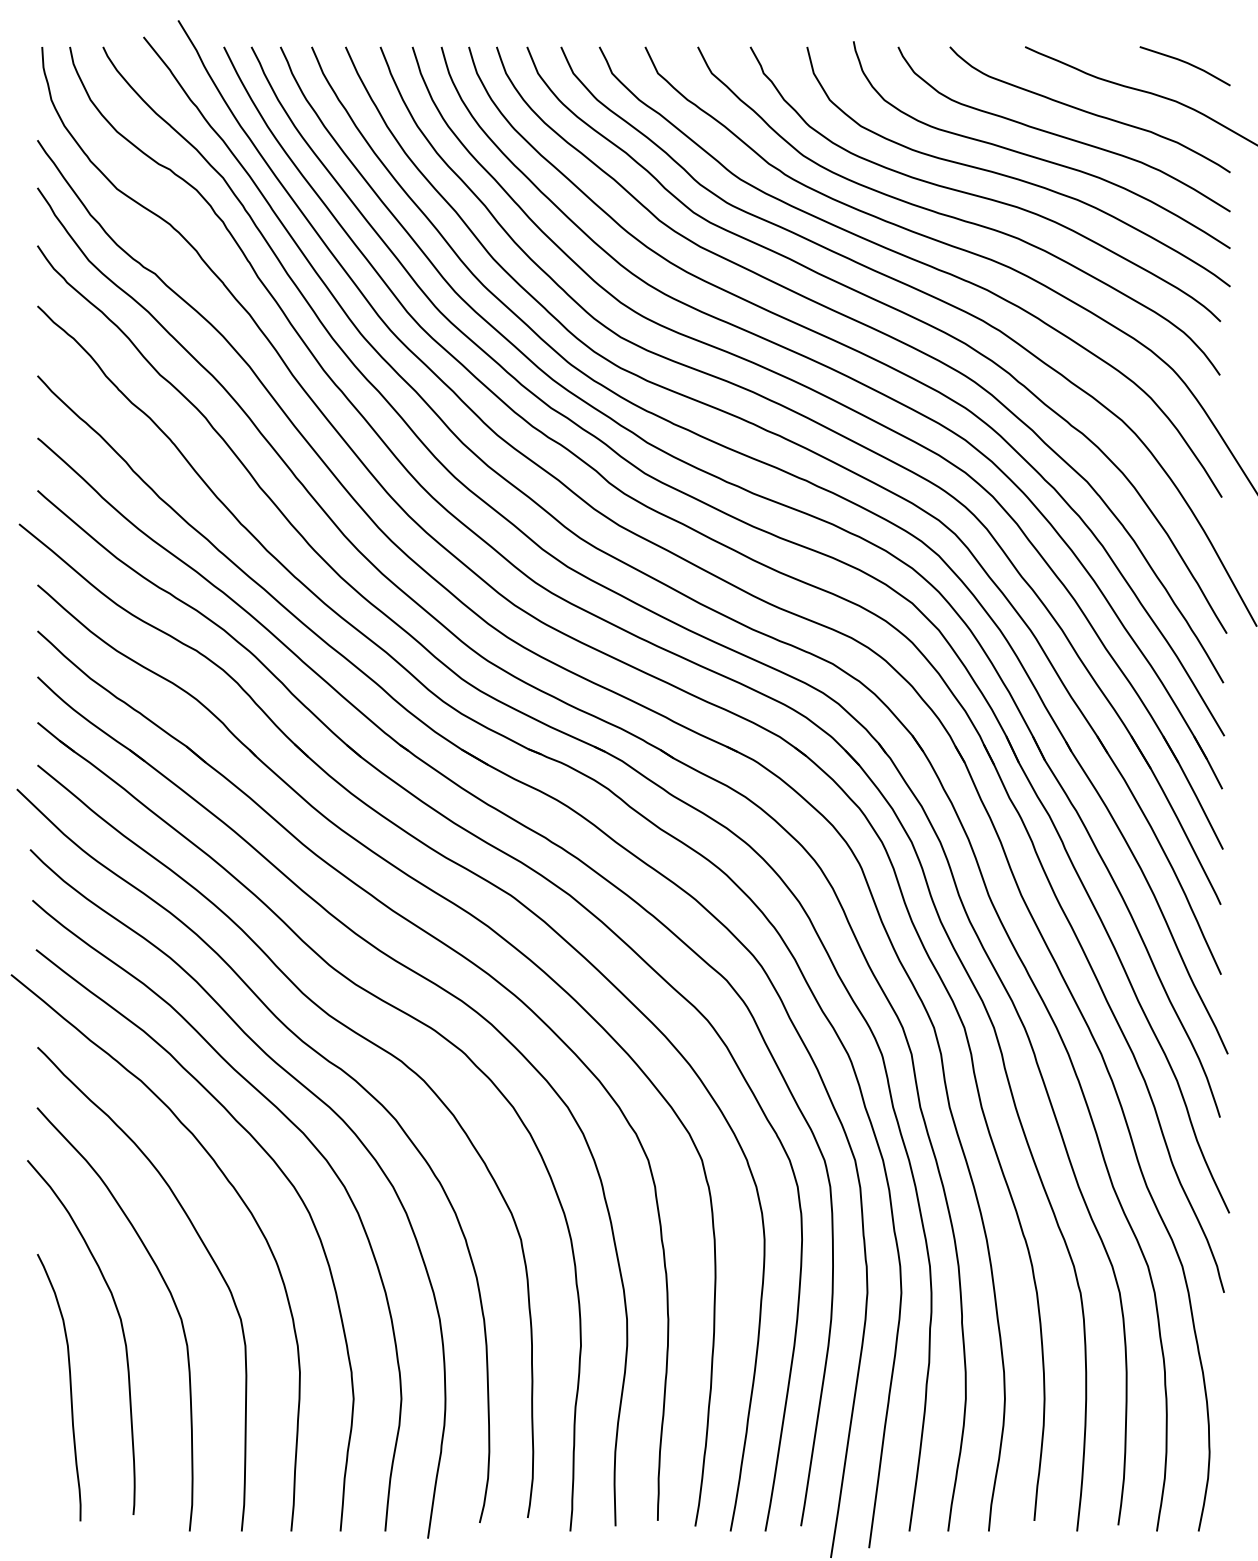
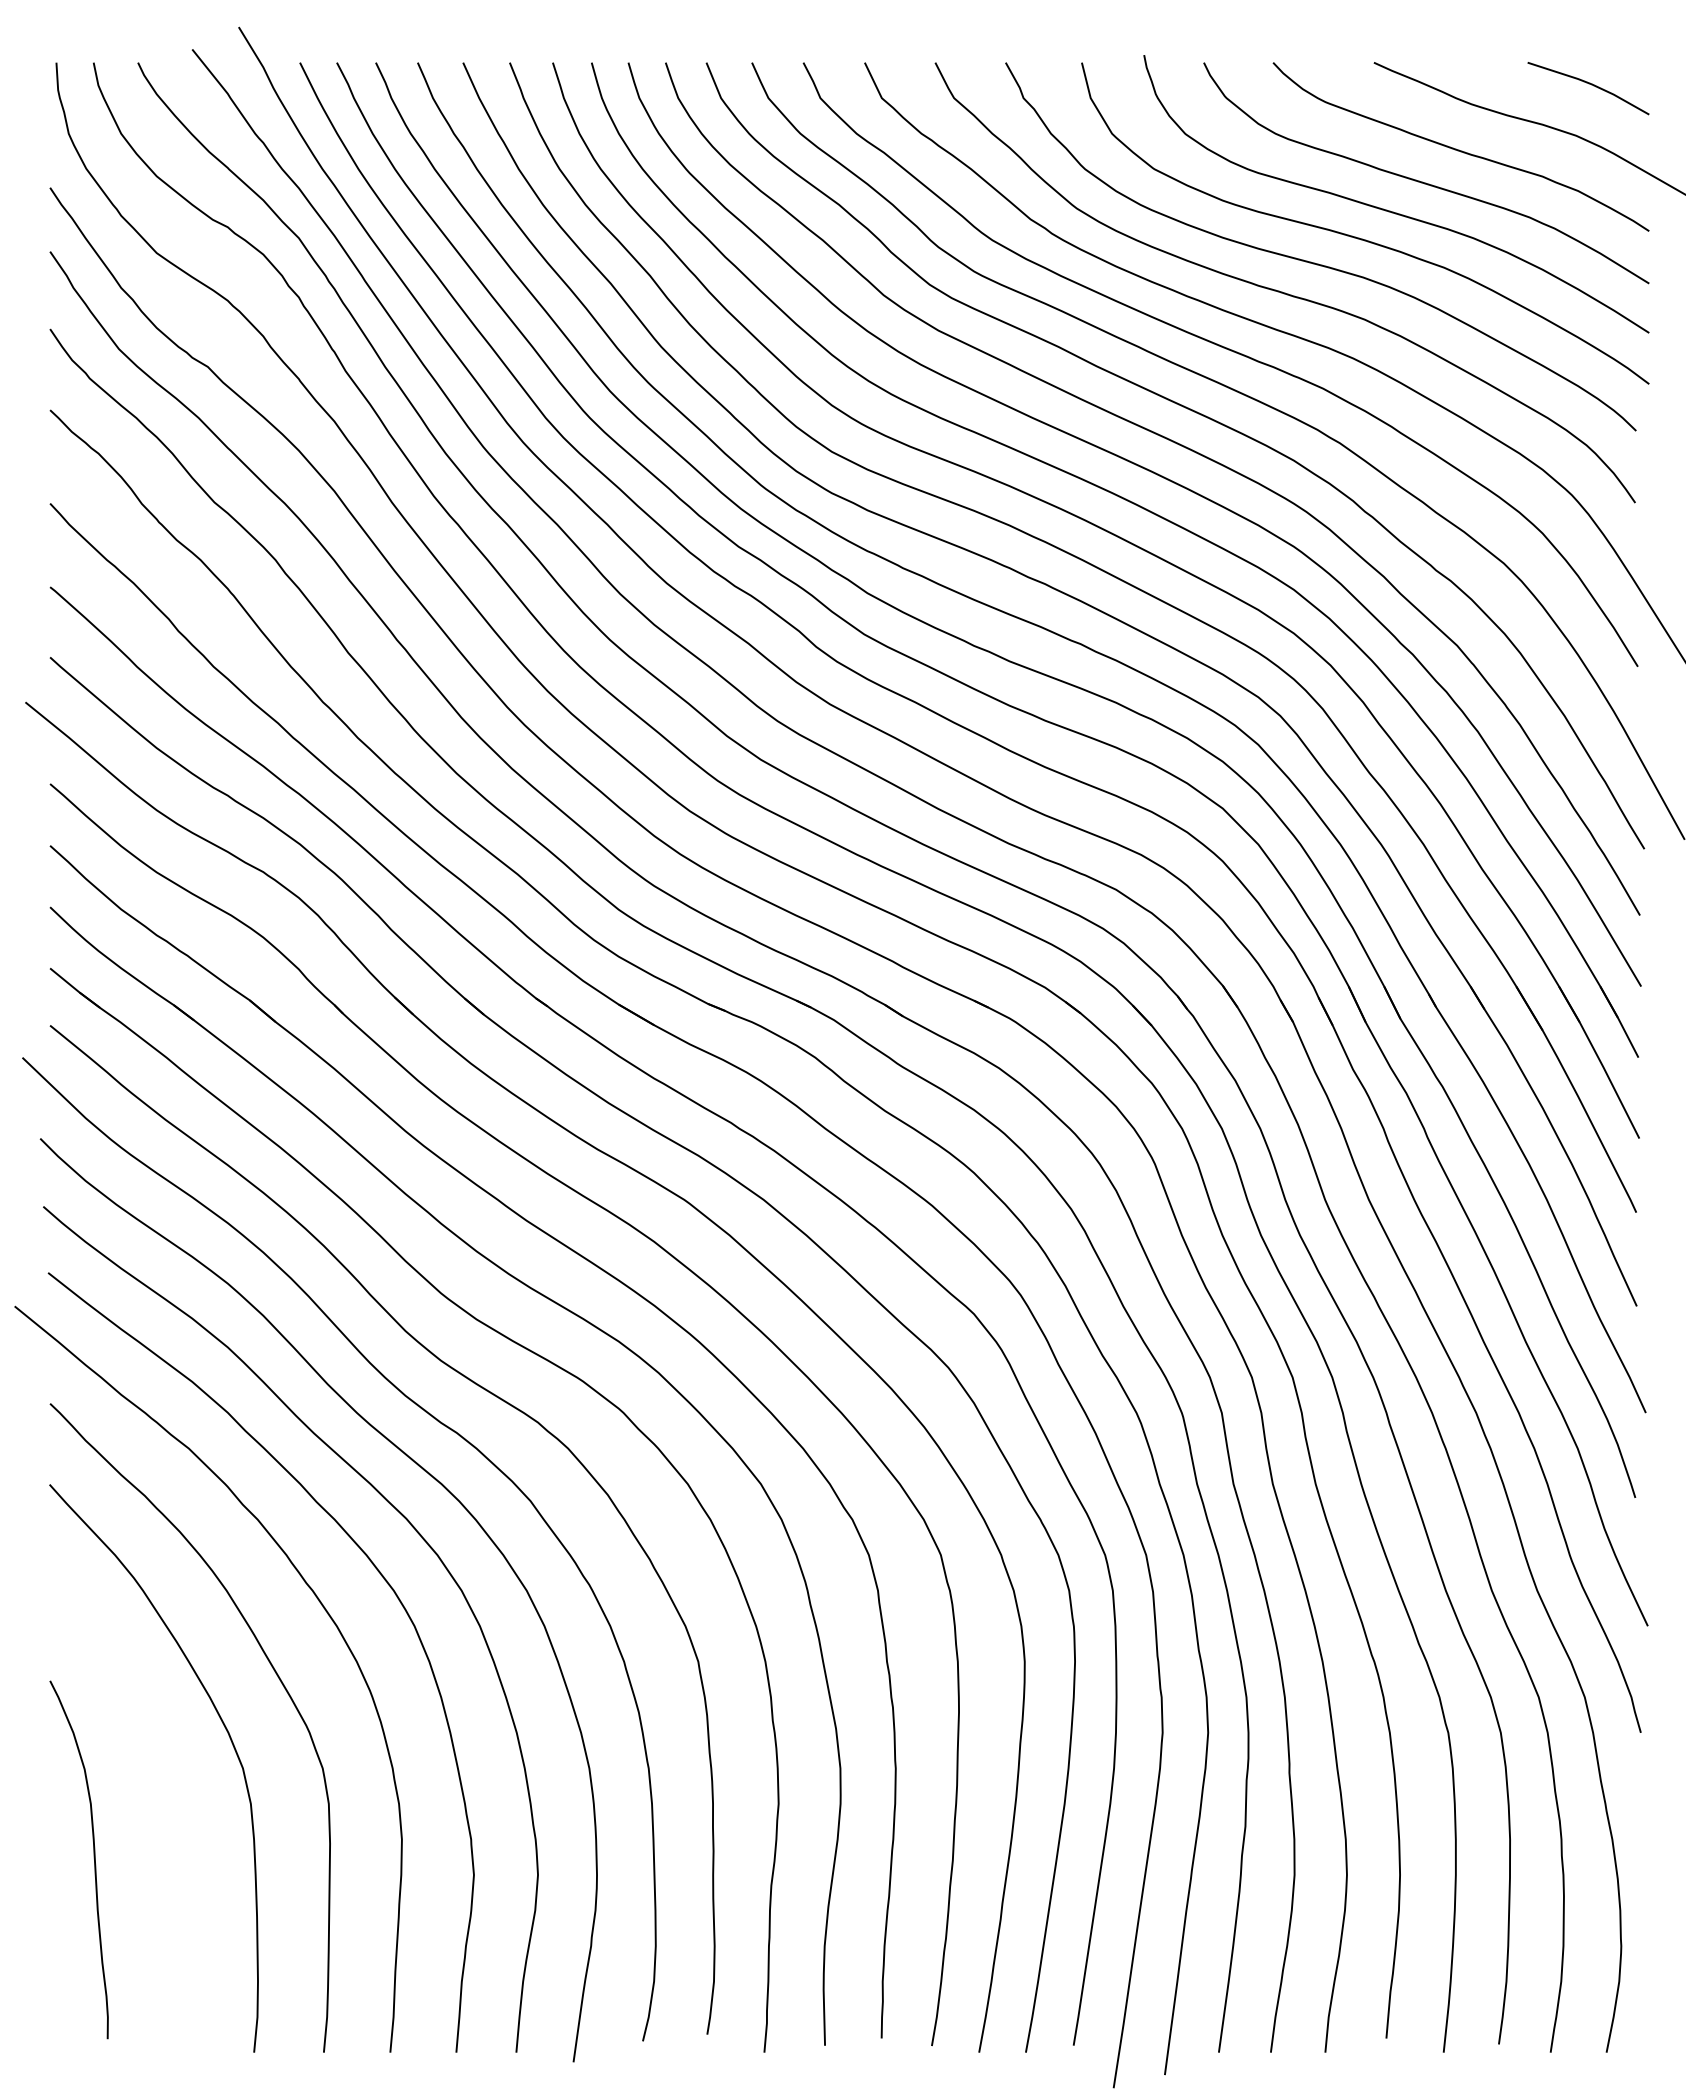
curve: (122, 1330) -> (163, 1783), removed

